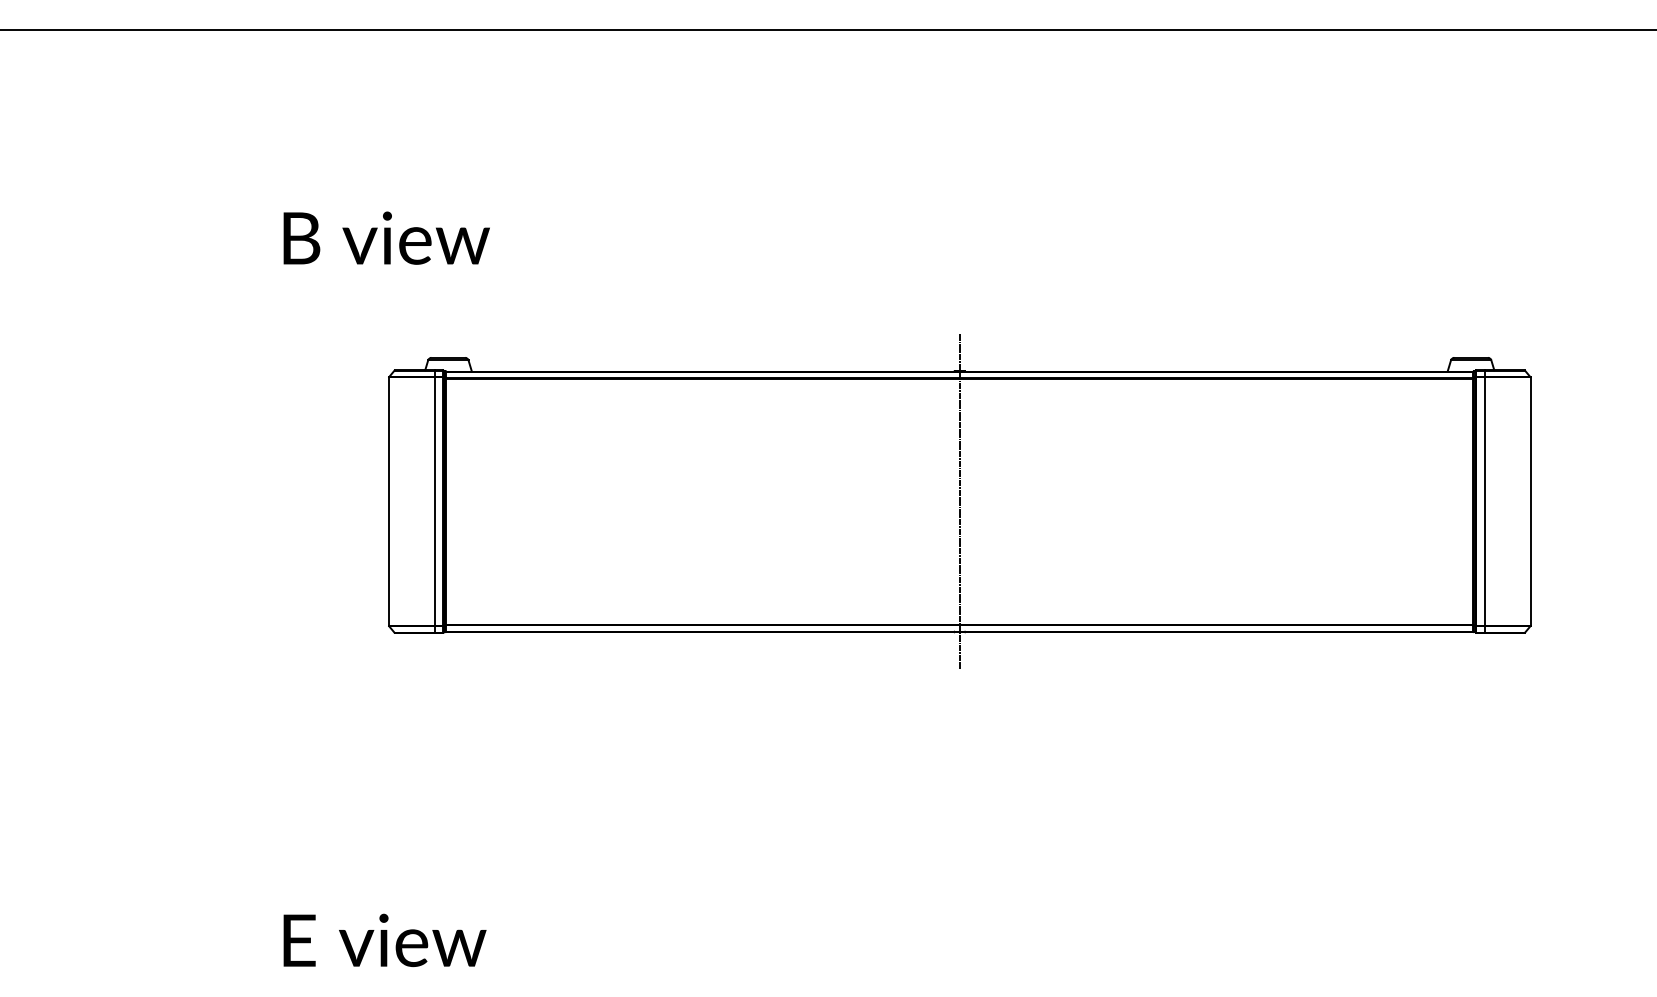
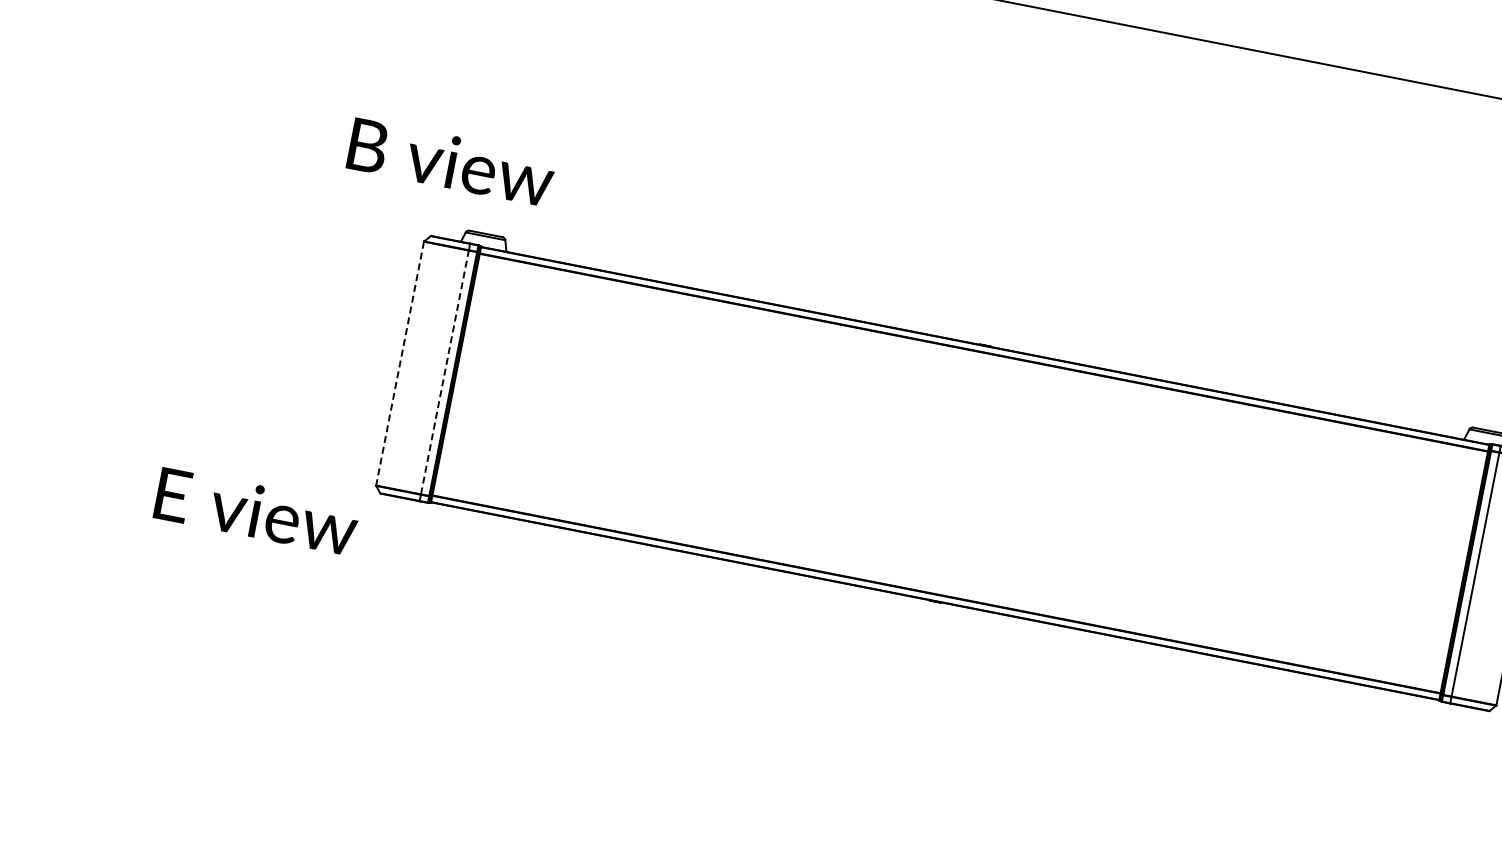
text: (386, 237) -> (451, 161), moved
line: (434, 501) -> (444, 372), solid -> dashed
line: (959, 501) -> (959, 473), removed
line: (389, 502) -> (400, 364), solid -> dashed
text: (384, 939) -> (256, 510), moved

